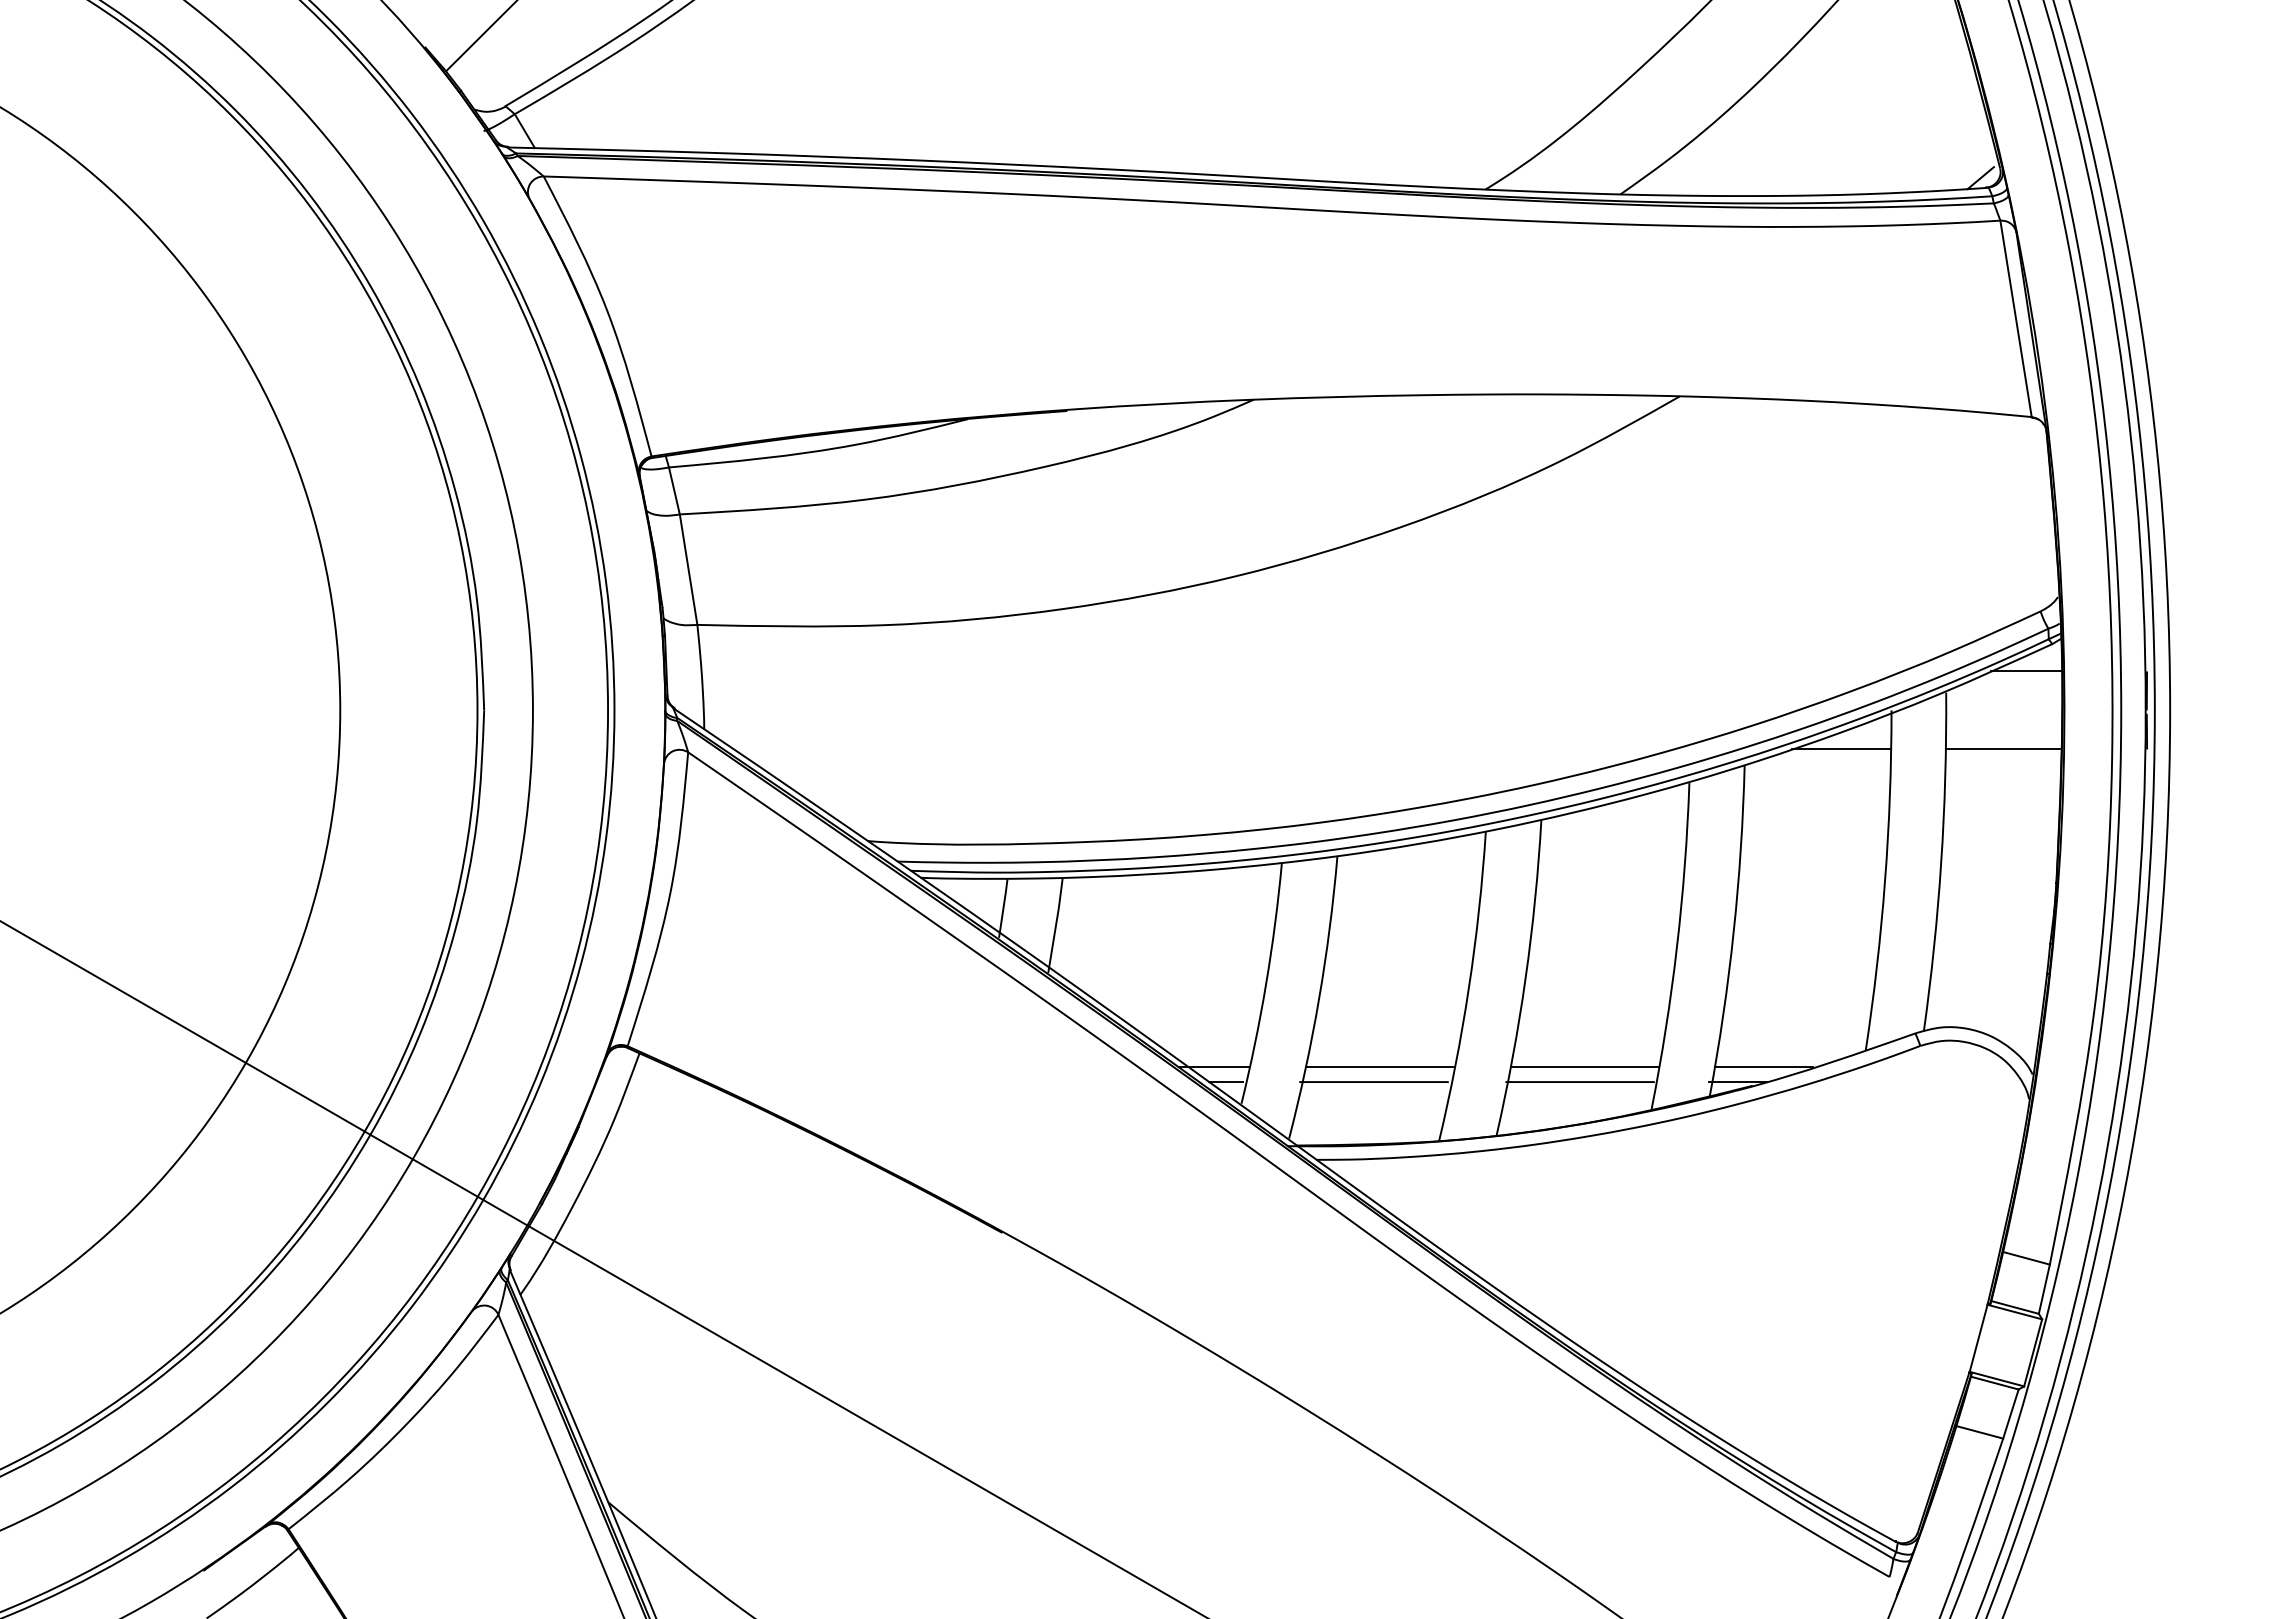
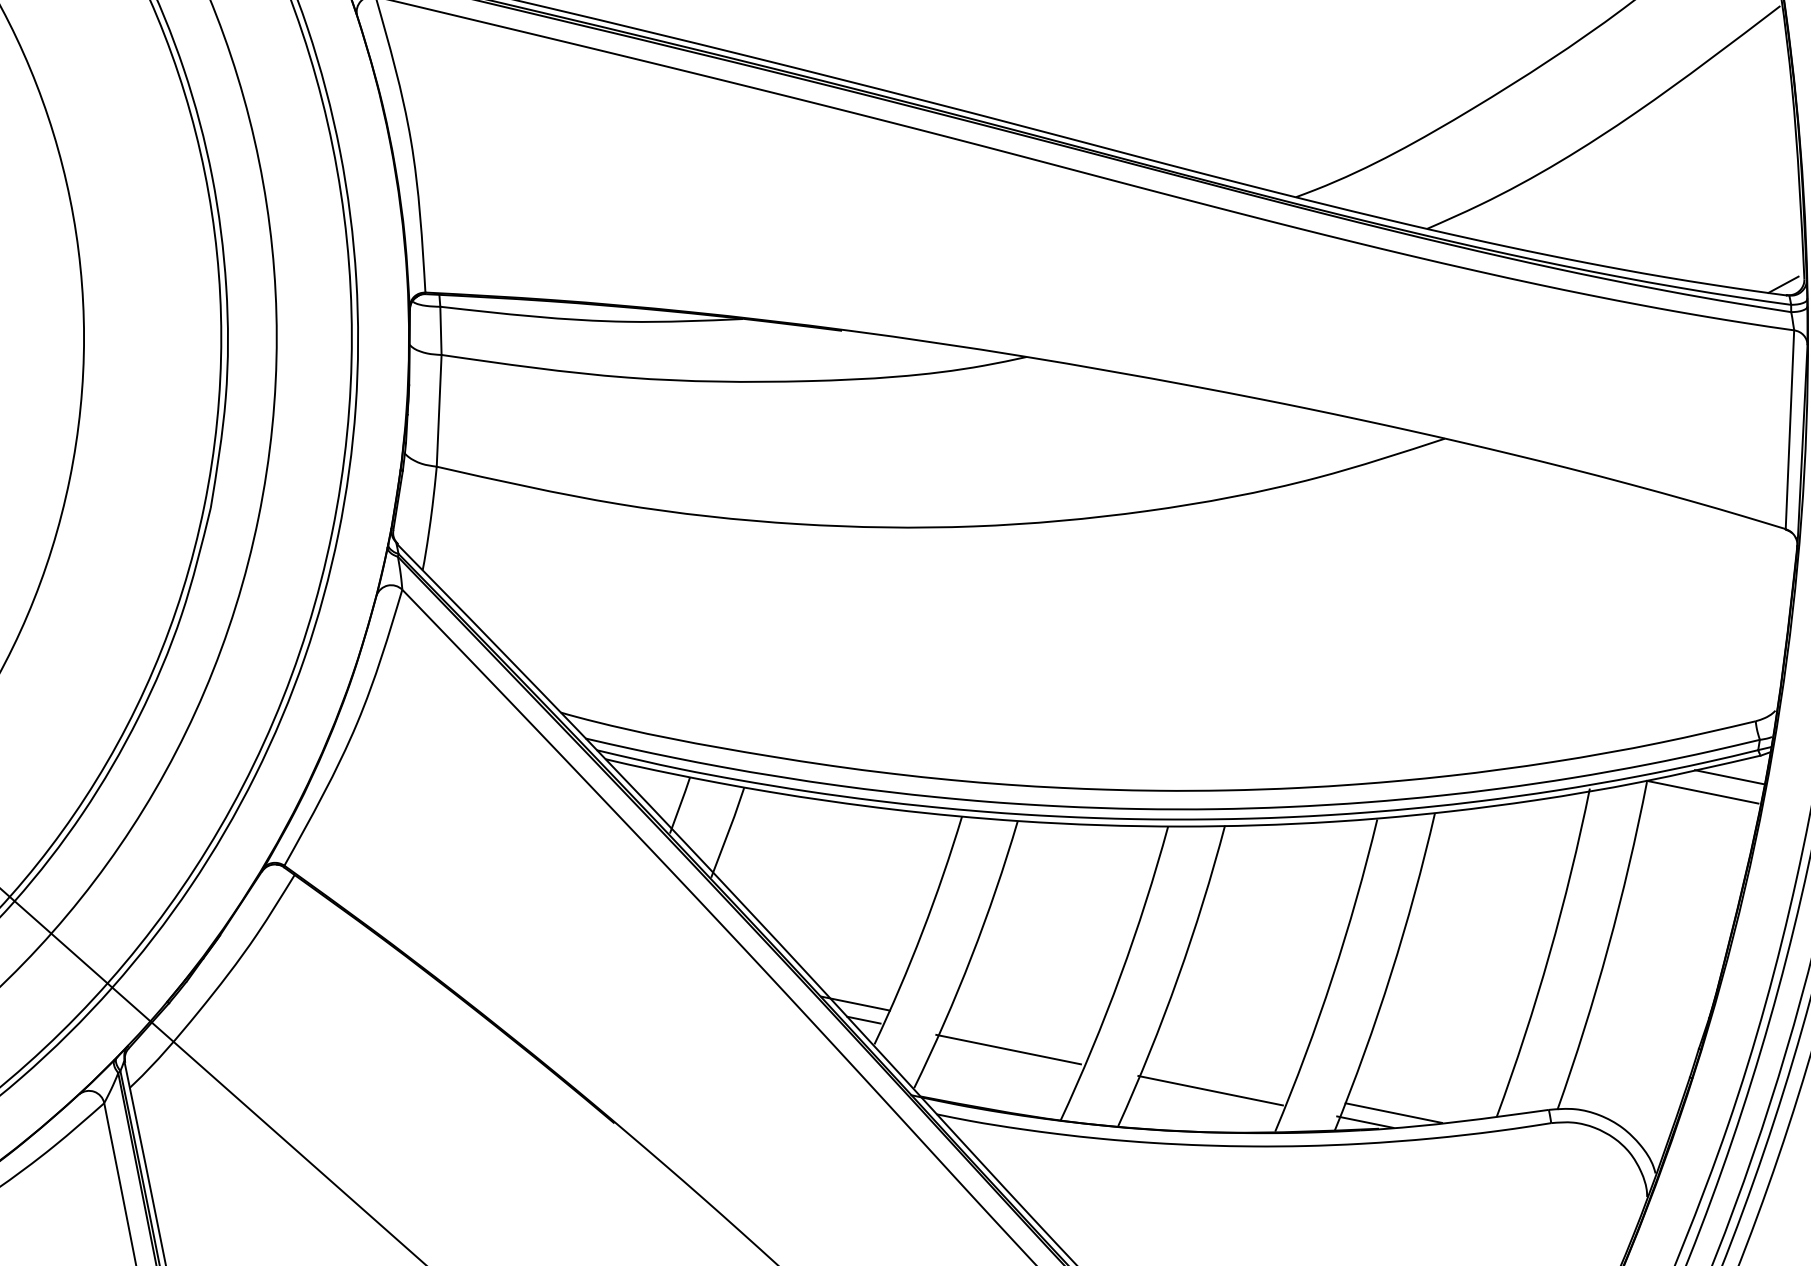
line: (1841, 749) -> (1533, 816), removed
line: (2002, 749) -> (1702, 792), moved
line: (1380, 1067) -> (1017, 1036), removed
line: (1584, 1067) -> (1217, 1077), removed

